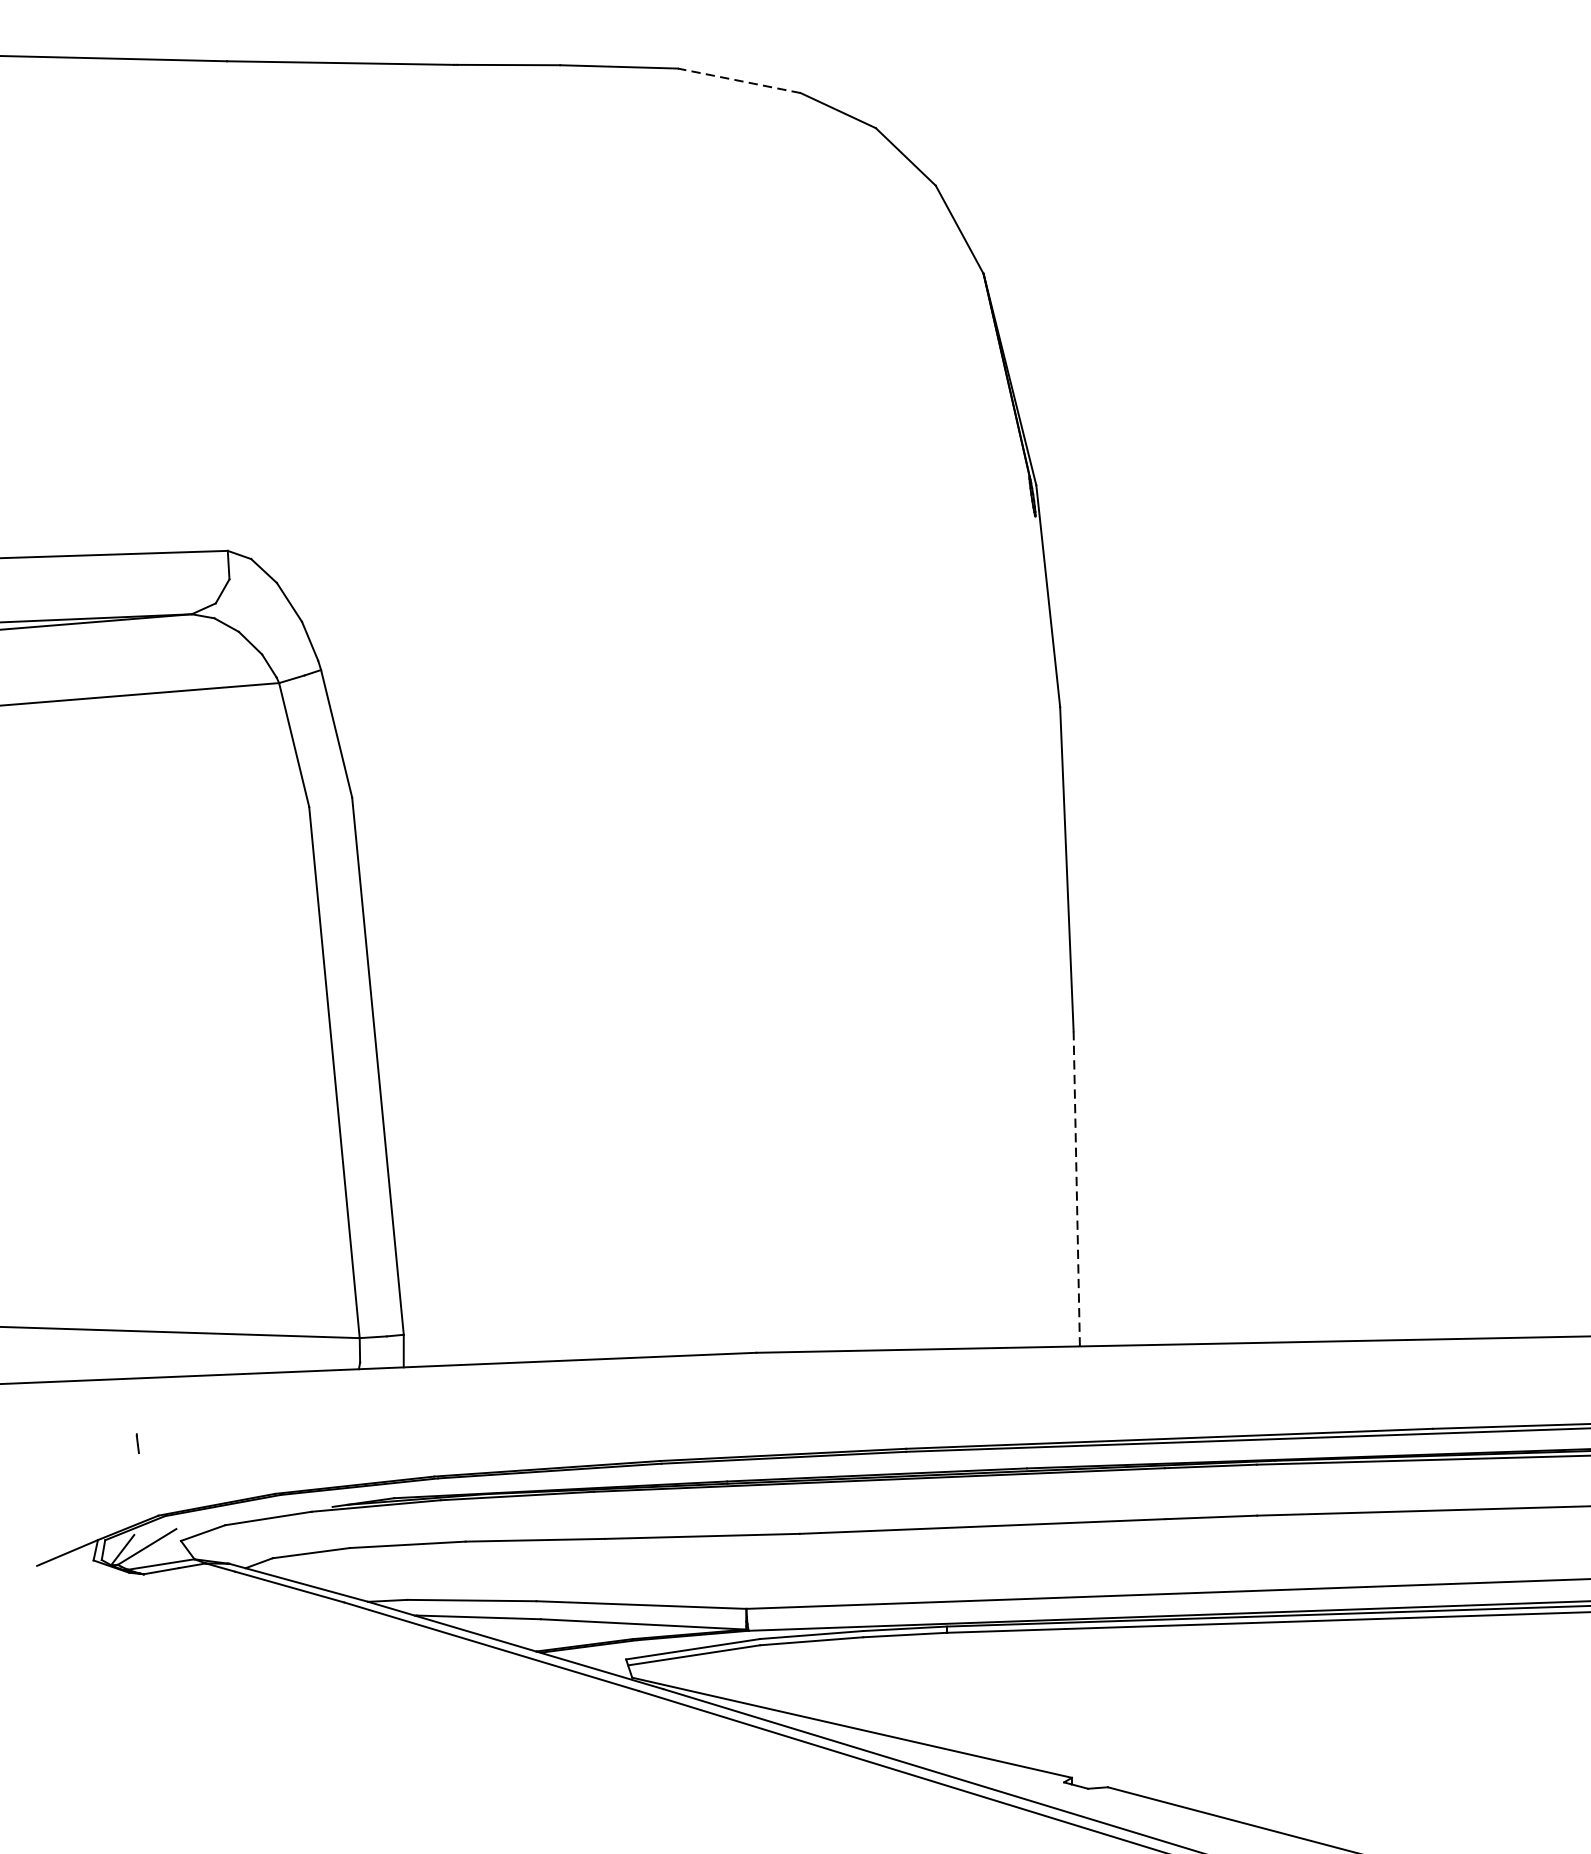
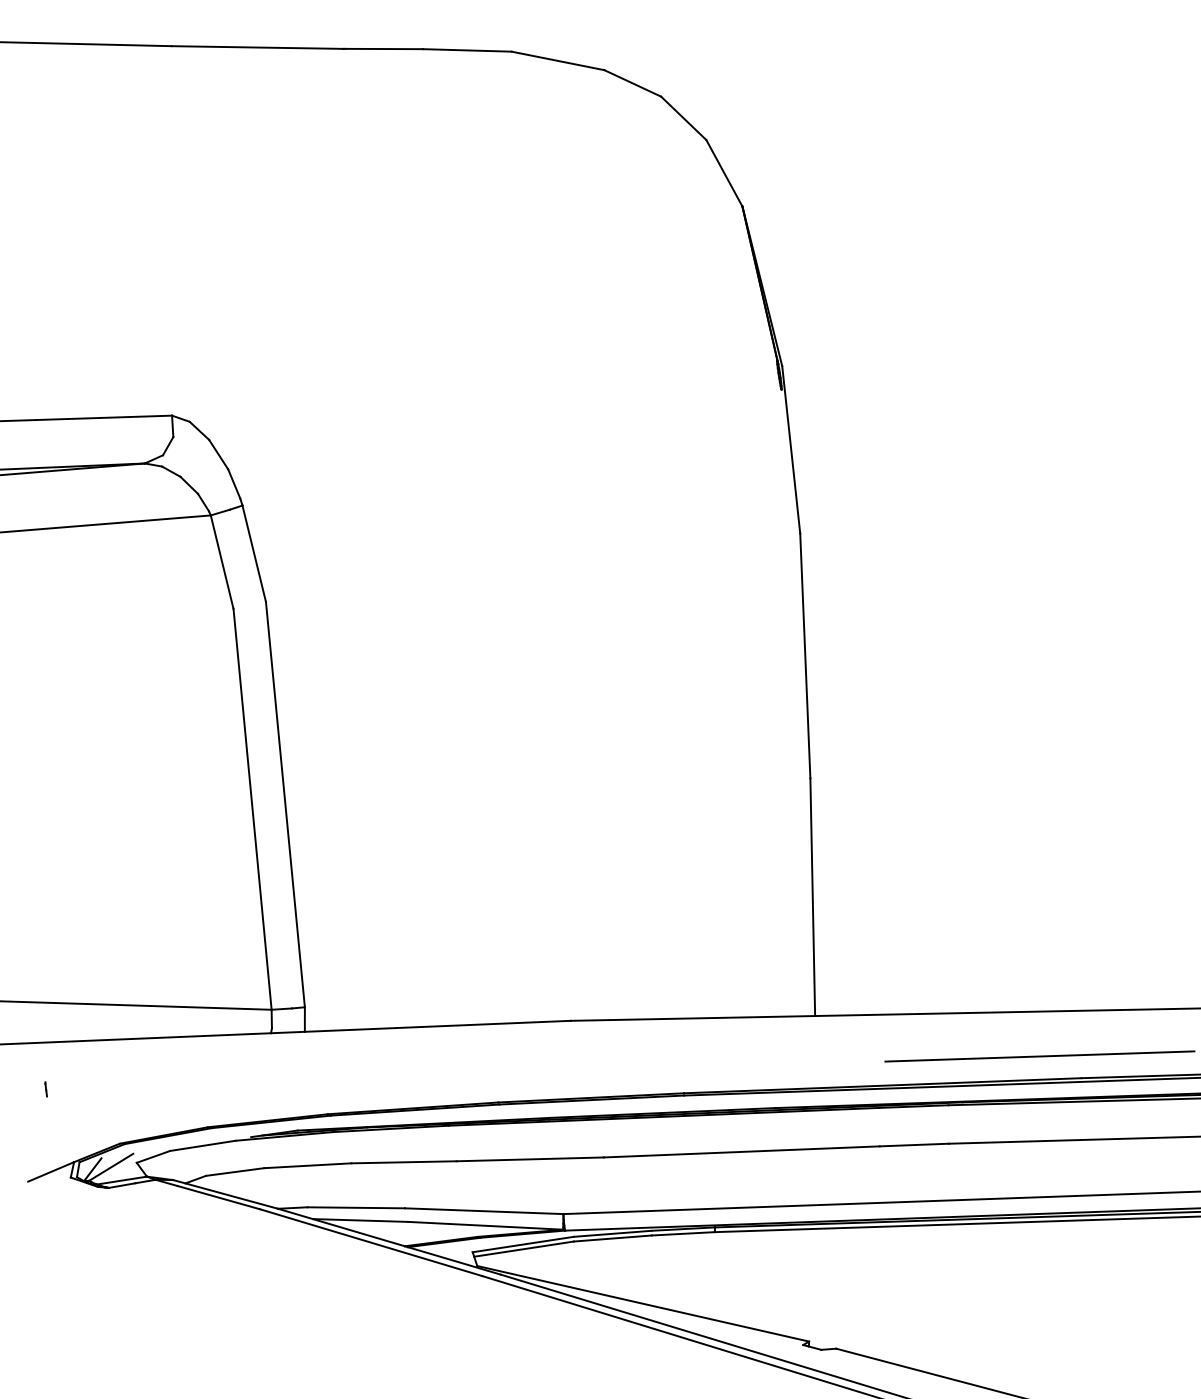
line: (738, 80) -> (557, 60), dashed -> solid
line: (1076, 1189) -> (812, 897), dashed -> solid
line: (1377, 1400) -> (1039, 1056), added
line: (136, 1443) -> (45, 1089), moved

